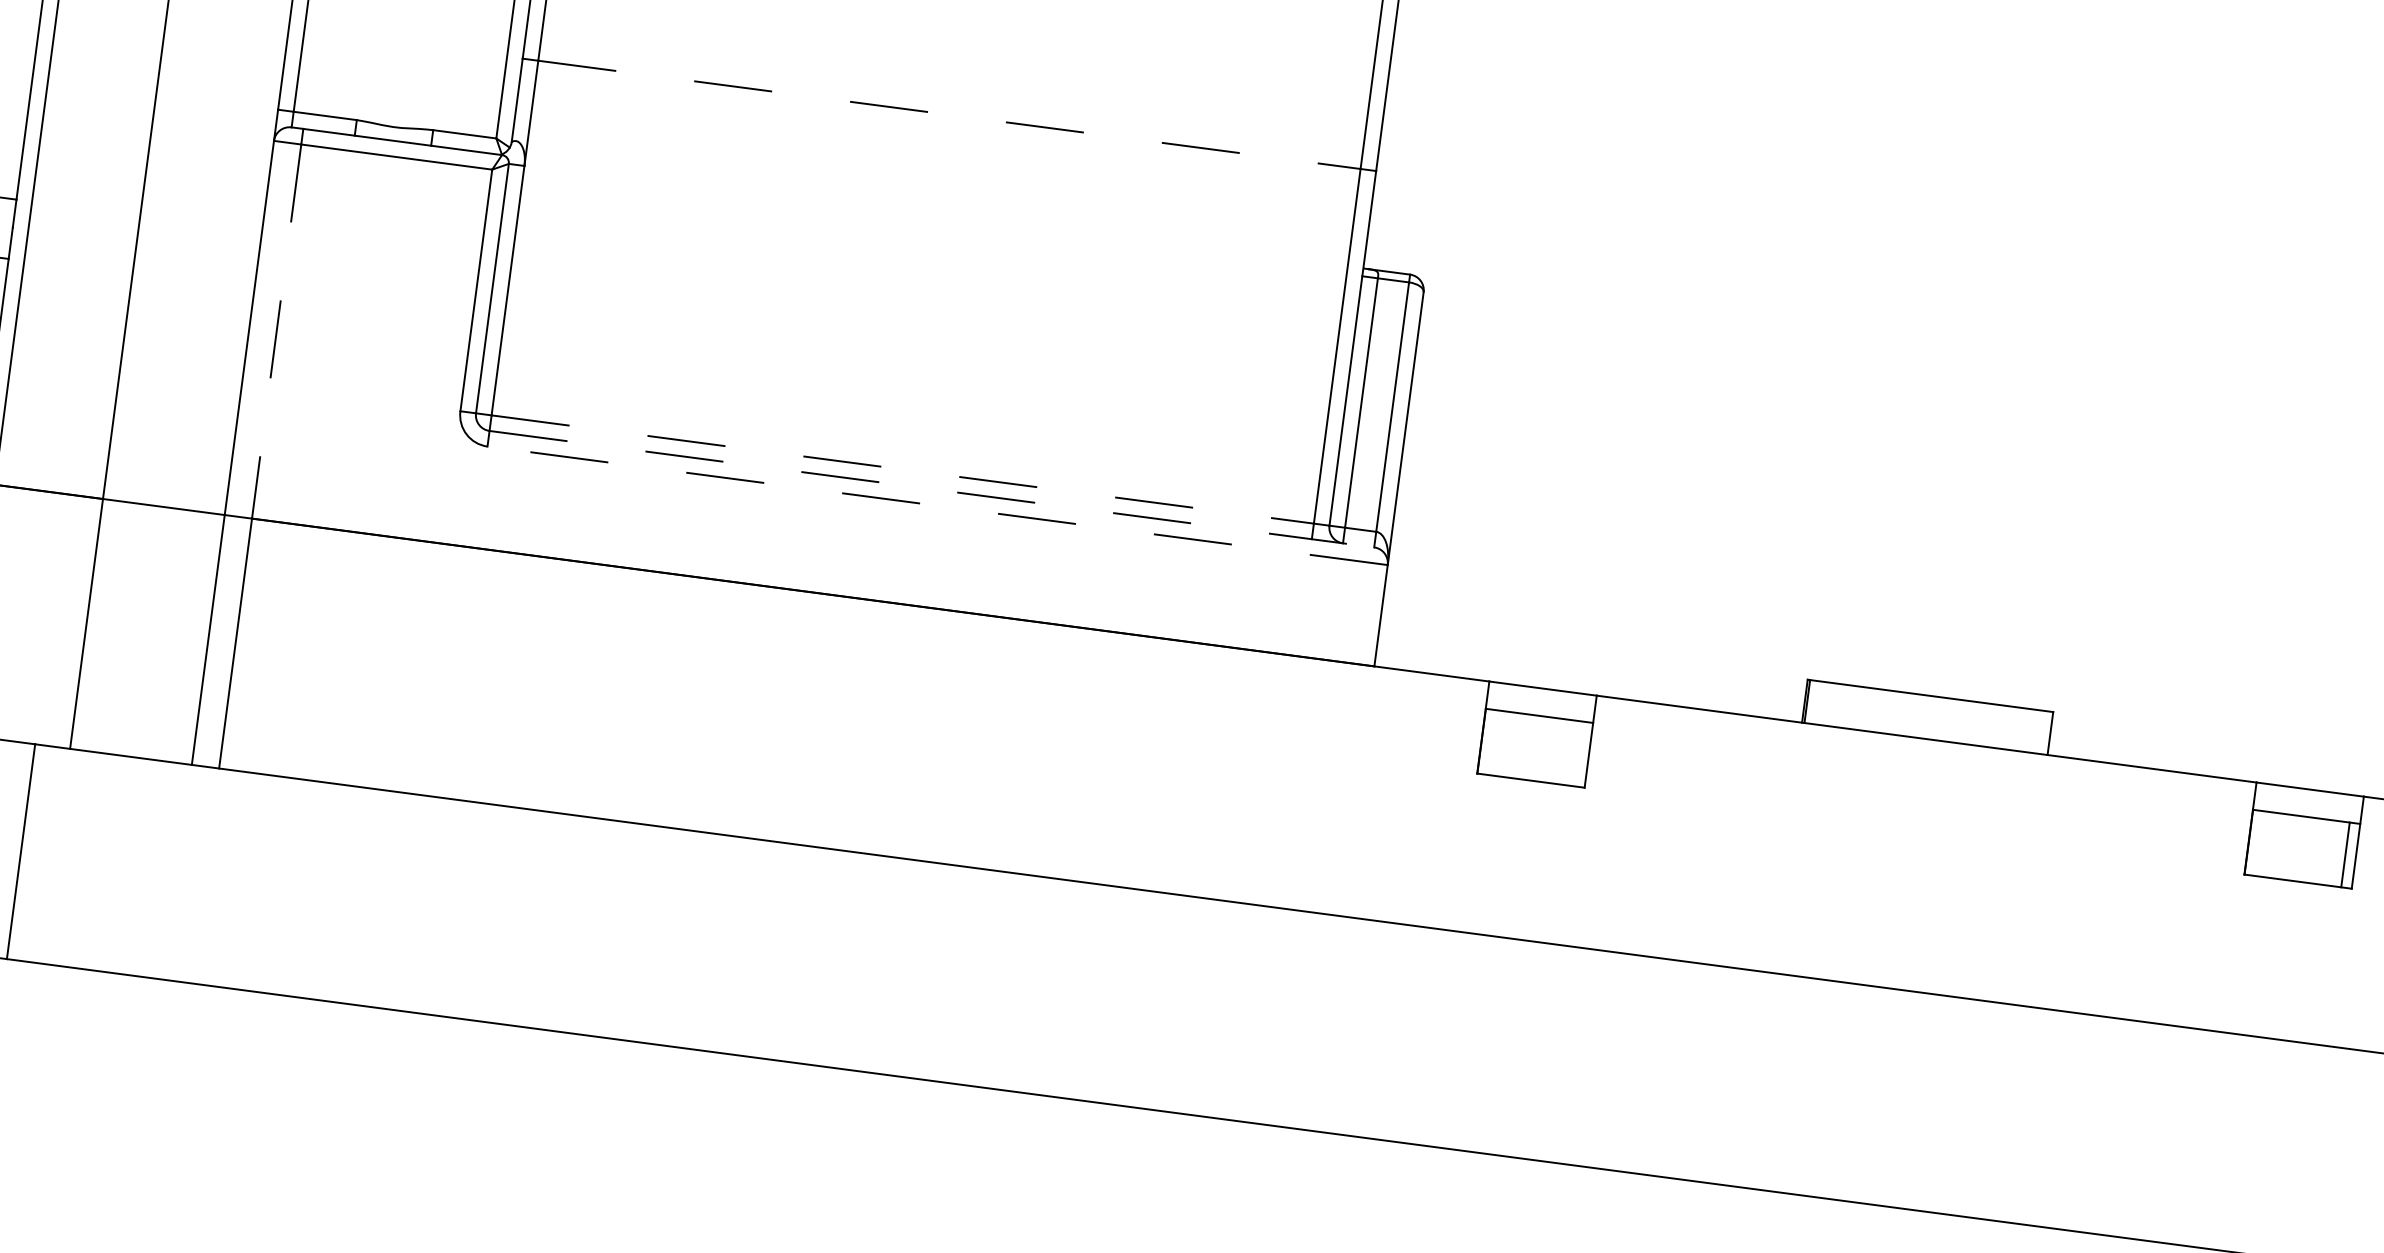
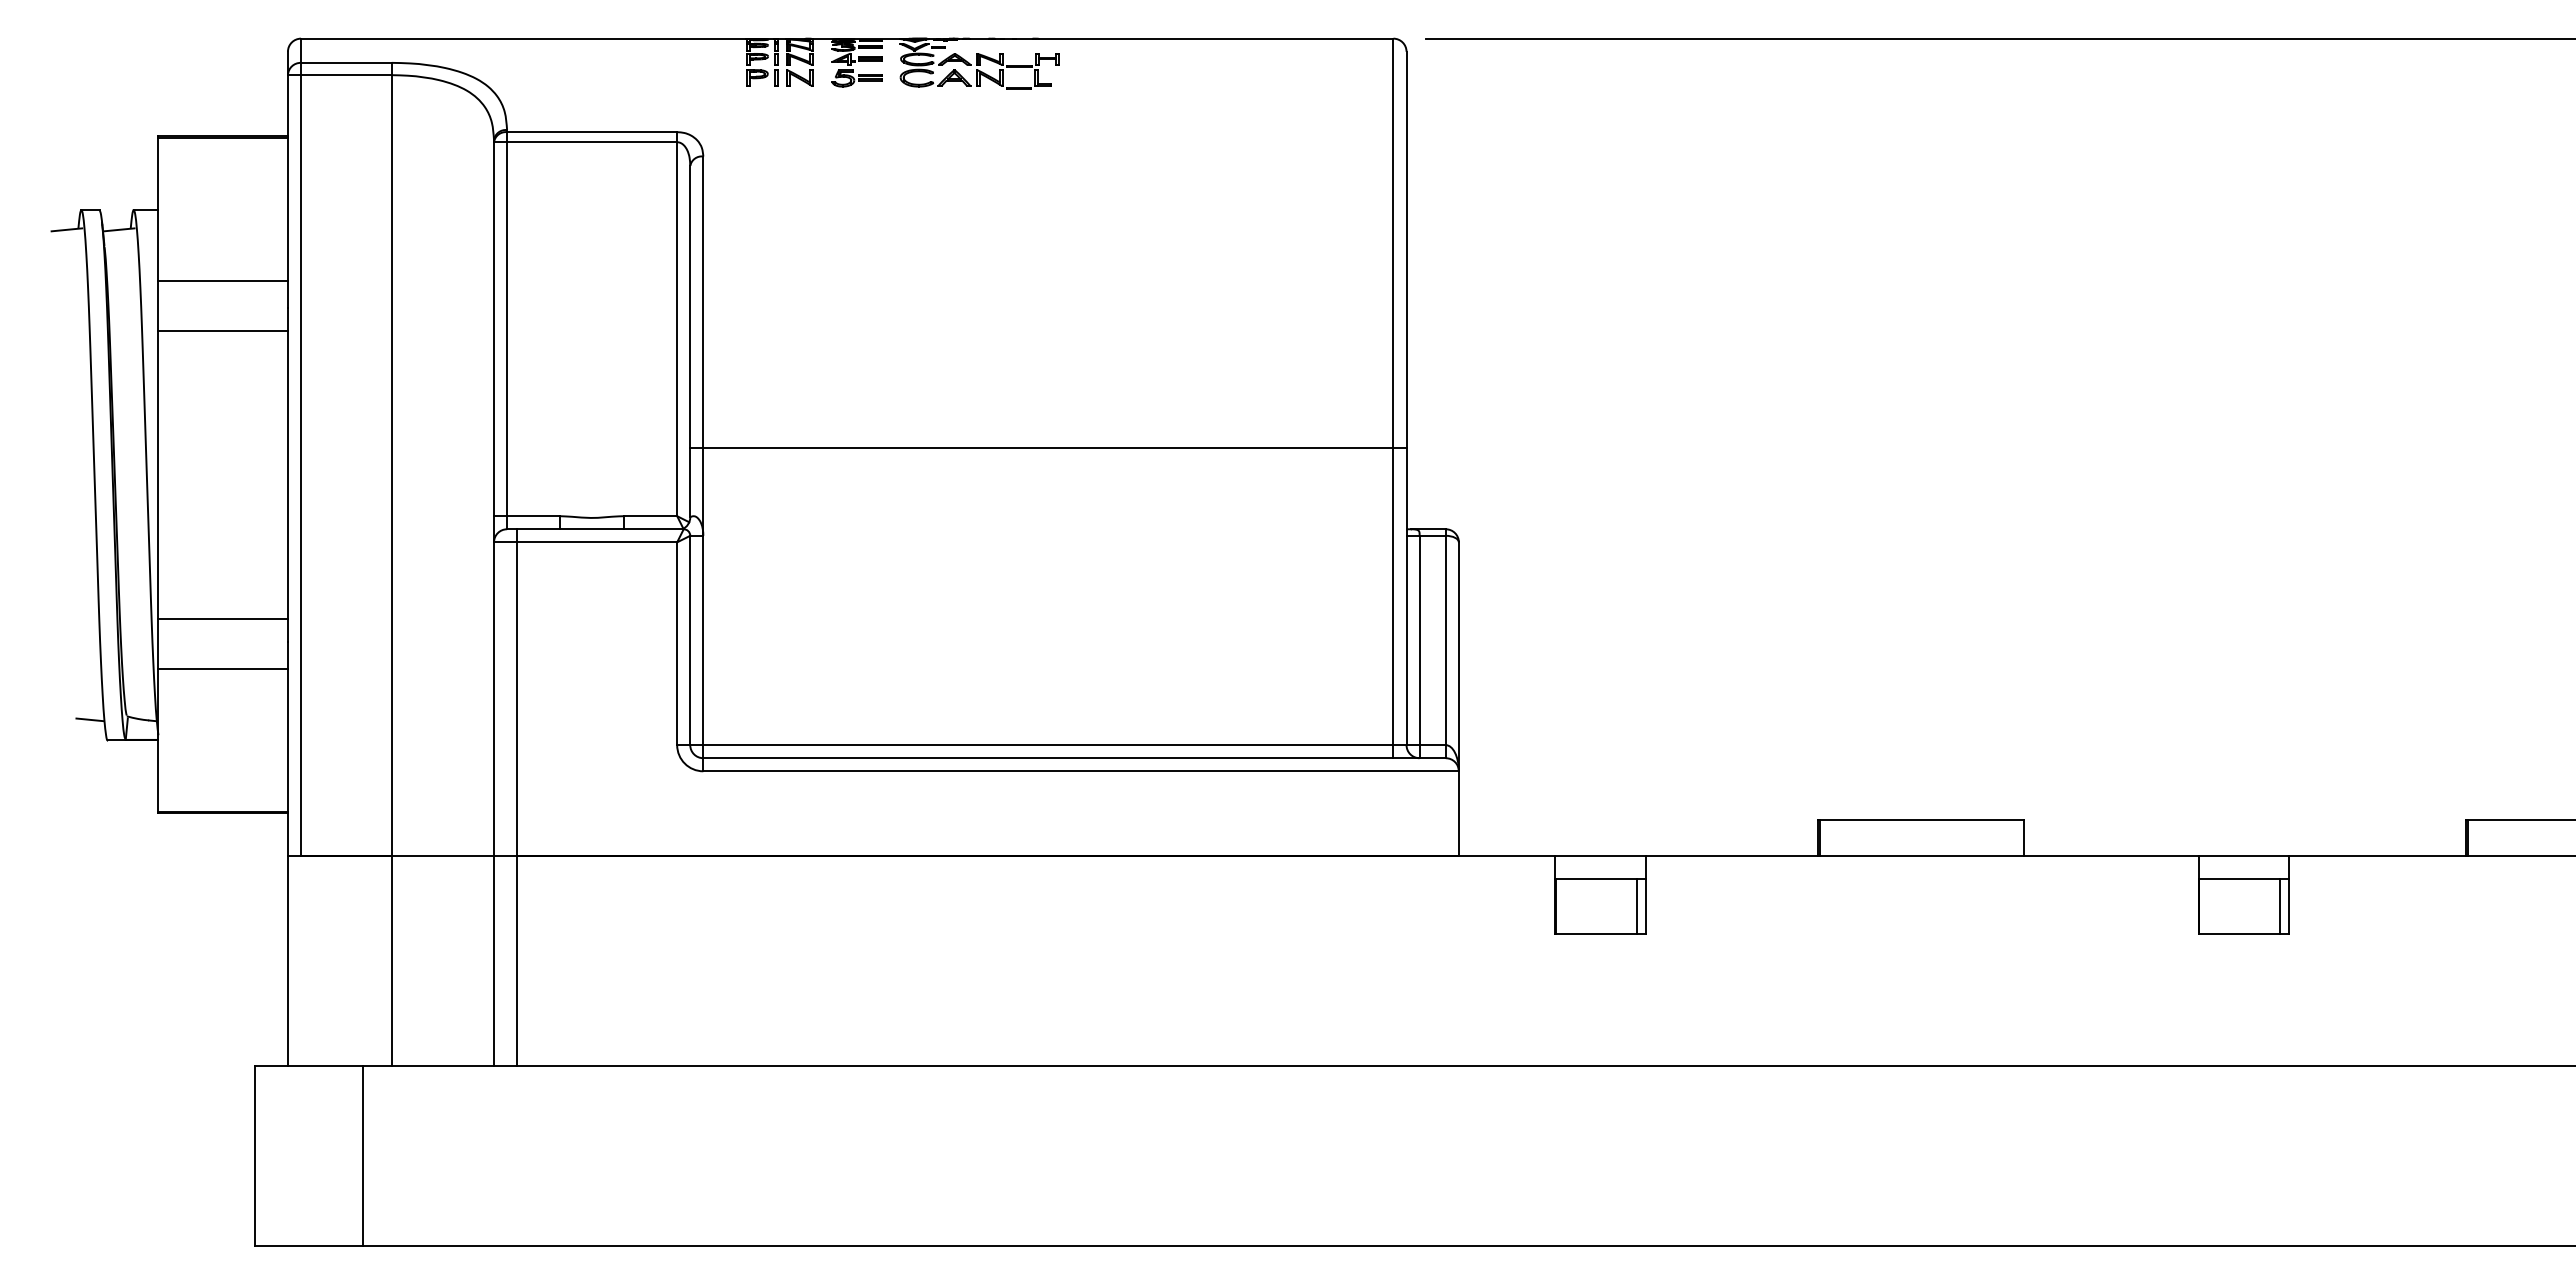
line: (949, 114) -> (1048, 447), dashed -> solid
line: (276, 331) -> (516, 699), dashed -> solid
line: (902, 469) -> (1048, 745), dashed -> solid
line: (932, 489) -> (1075, 758), dashed -> solid
line: (938, 506) -> (1081, 771), dashed -> solid
line: (1578, 754) -> (1636, 906), added

